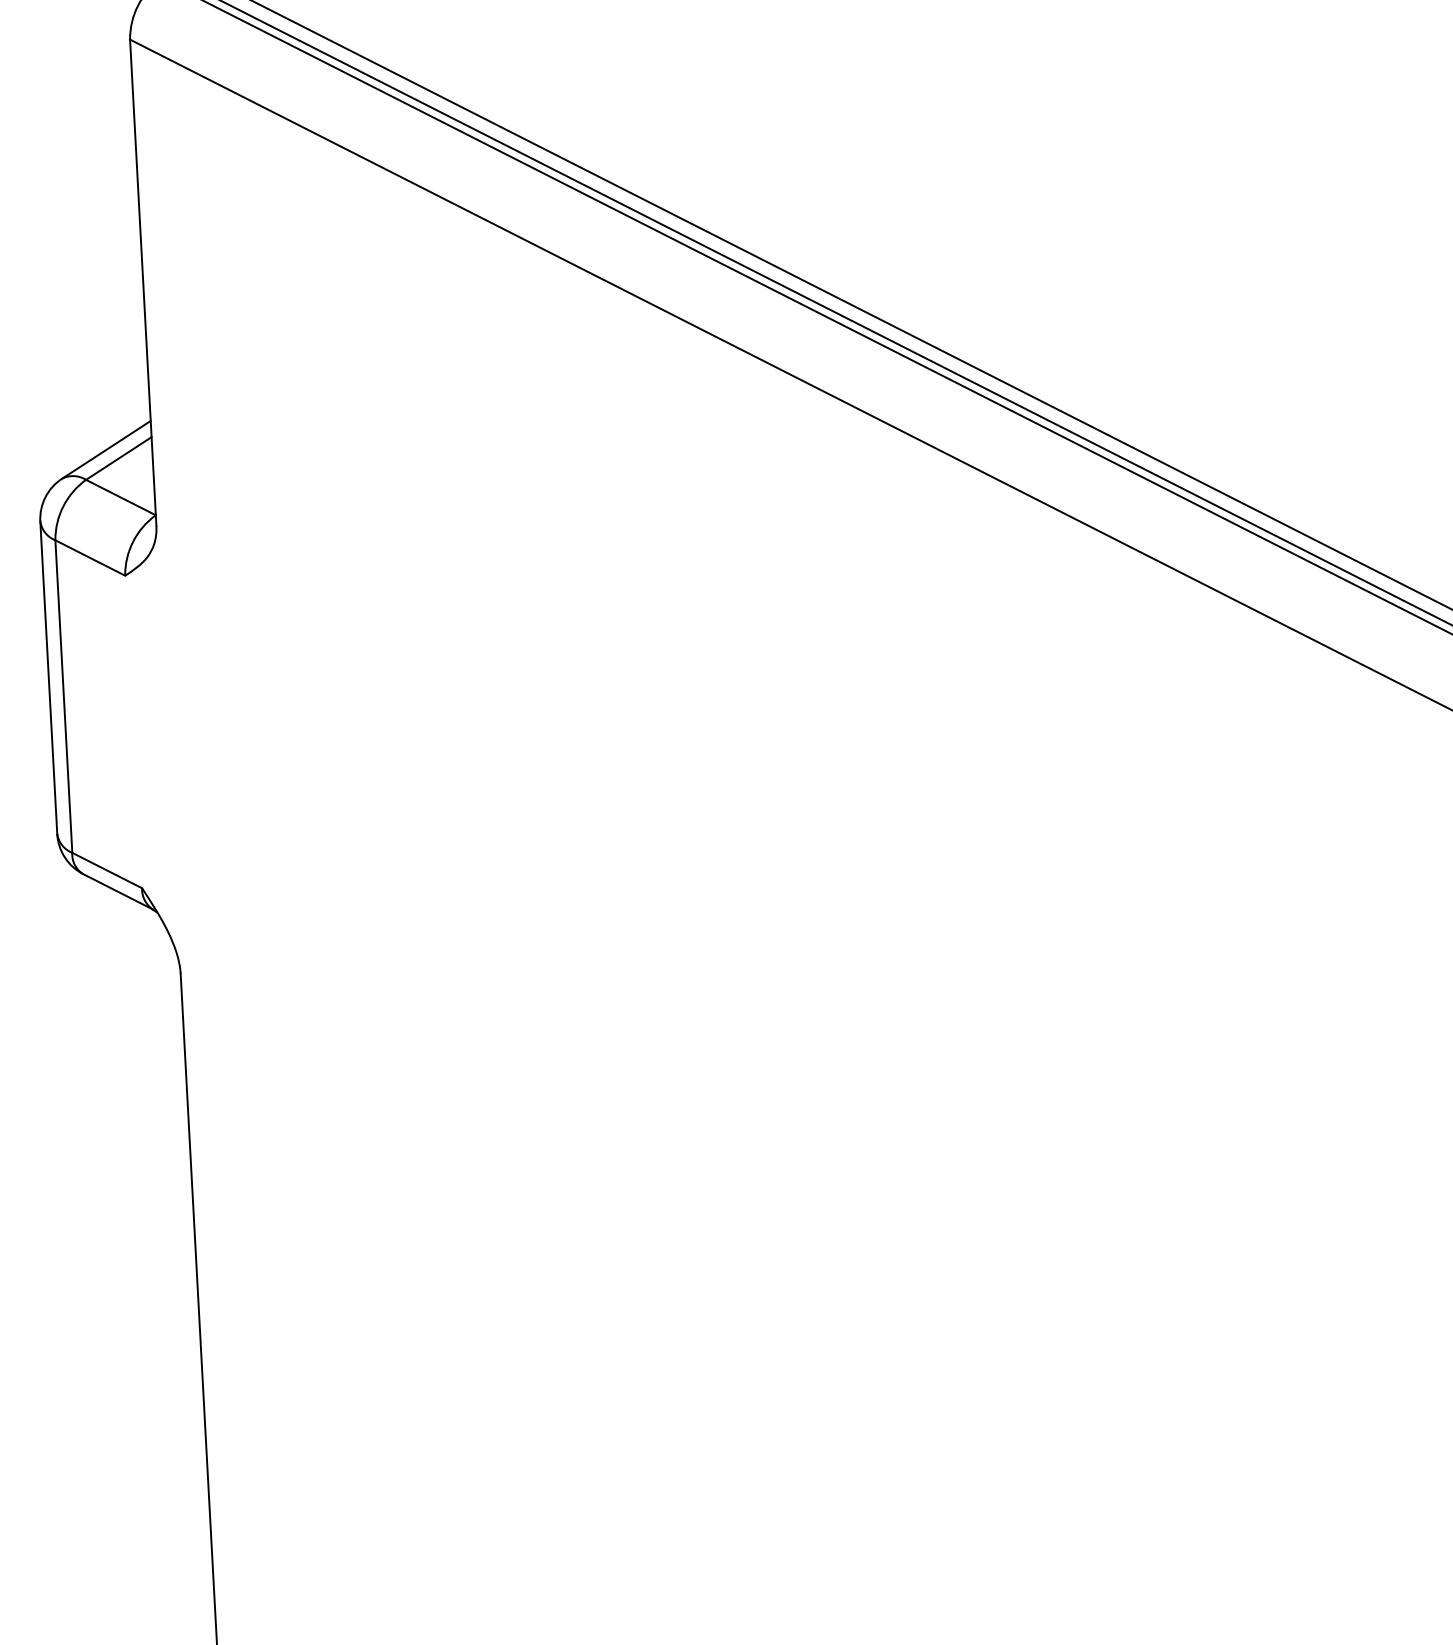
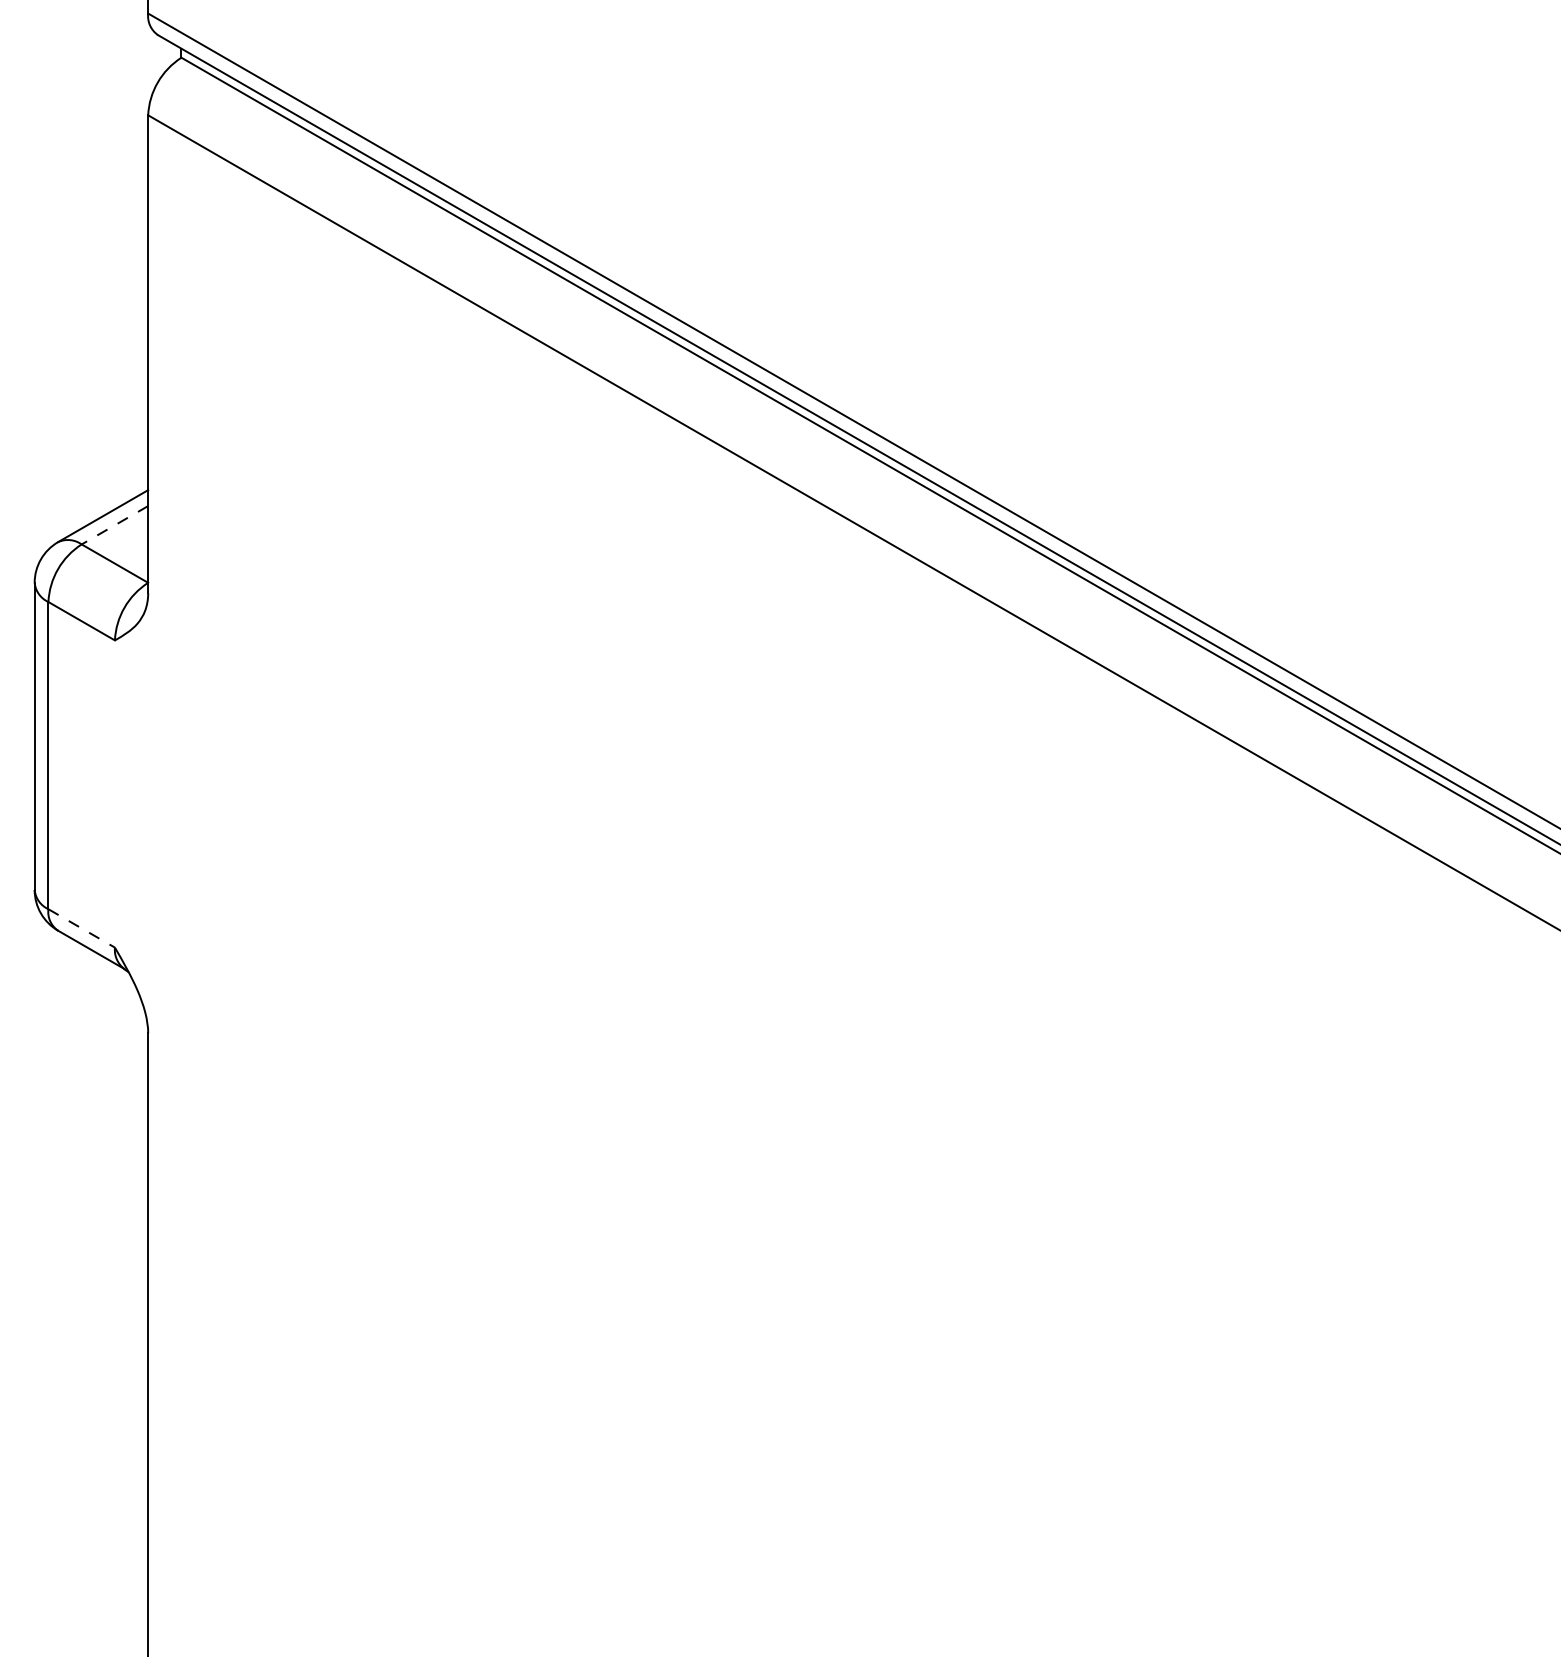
line: (118, 458) -> (114, 525), solid -> dashed
line: (108, 870) -> (82, 928), solid -> dashed

